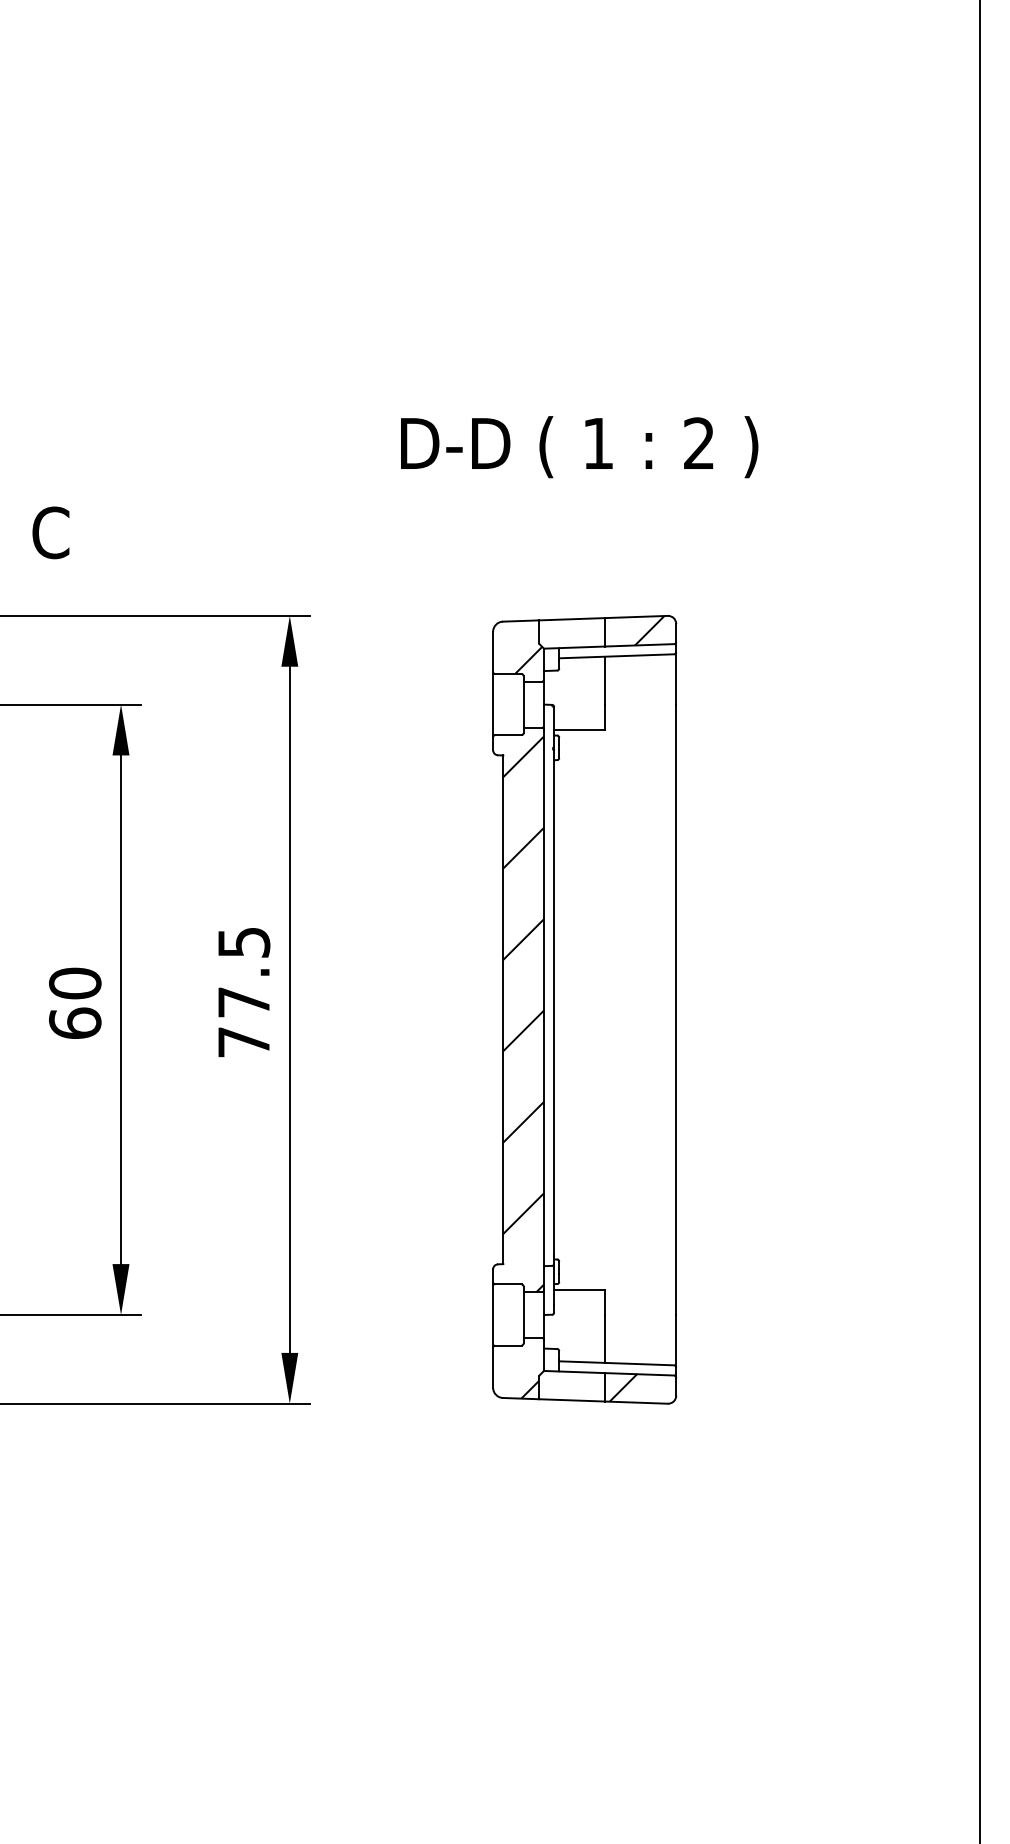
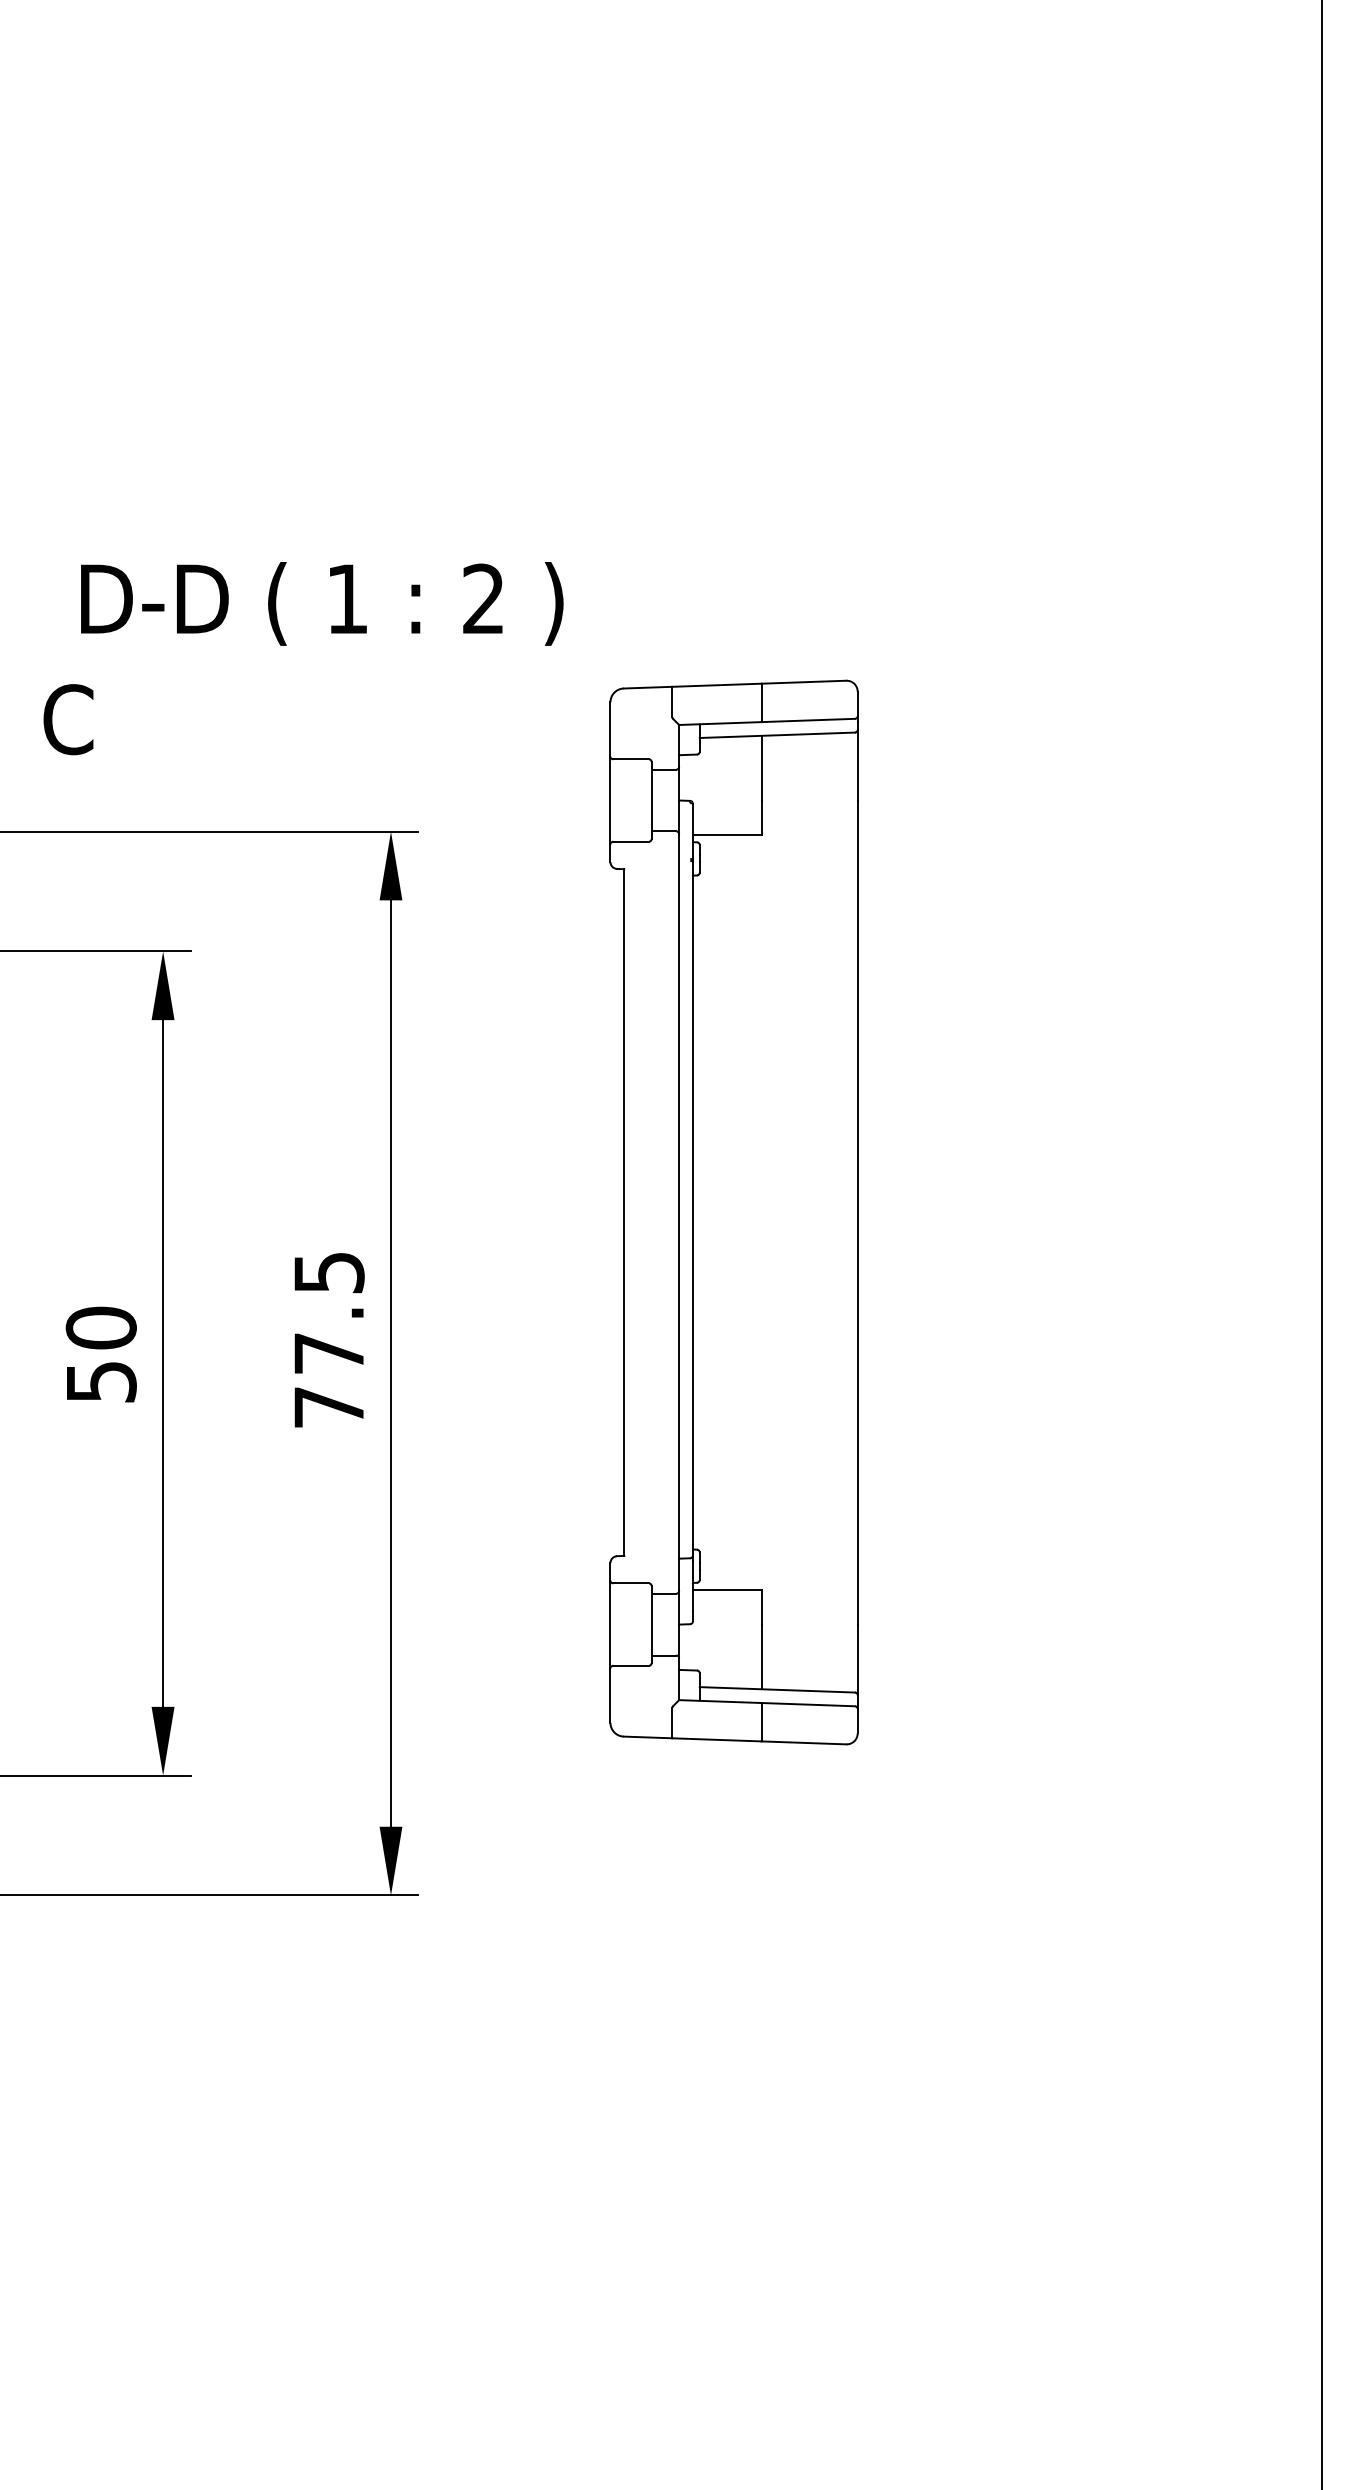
text: (579, 446) -> (322, 603), moved
part: (584, 1009) -> (733, 1212), moved
text: (74, 1023) -> (100, 1381), 60 -> 50

